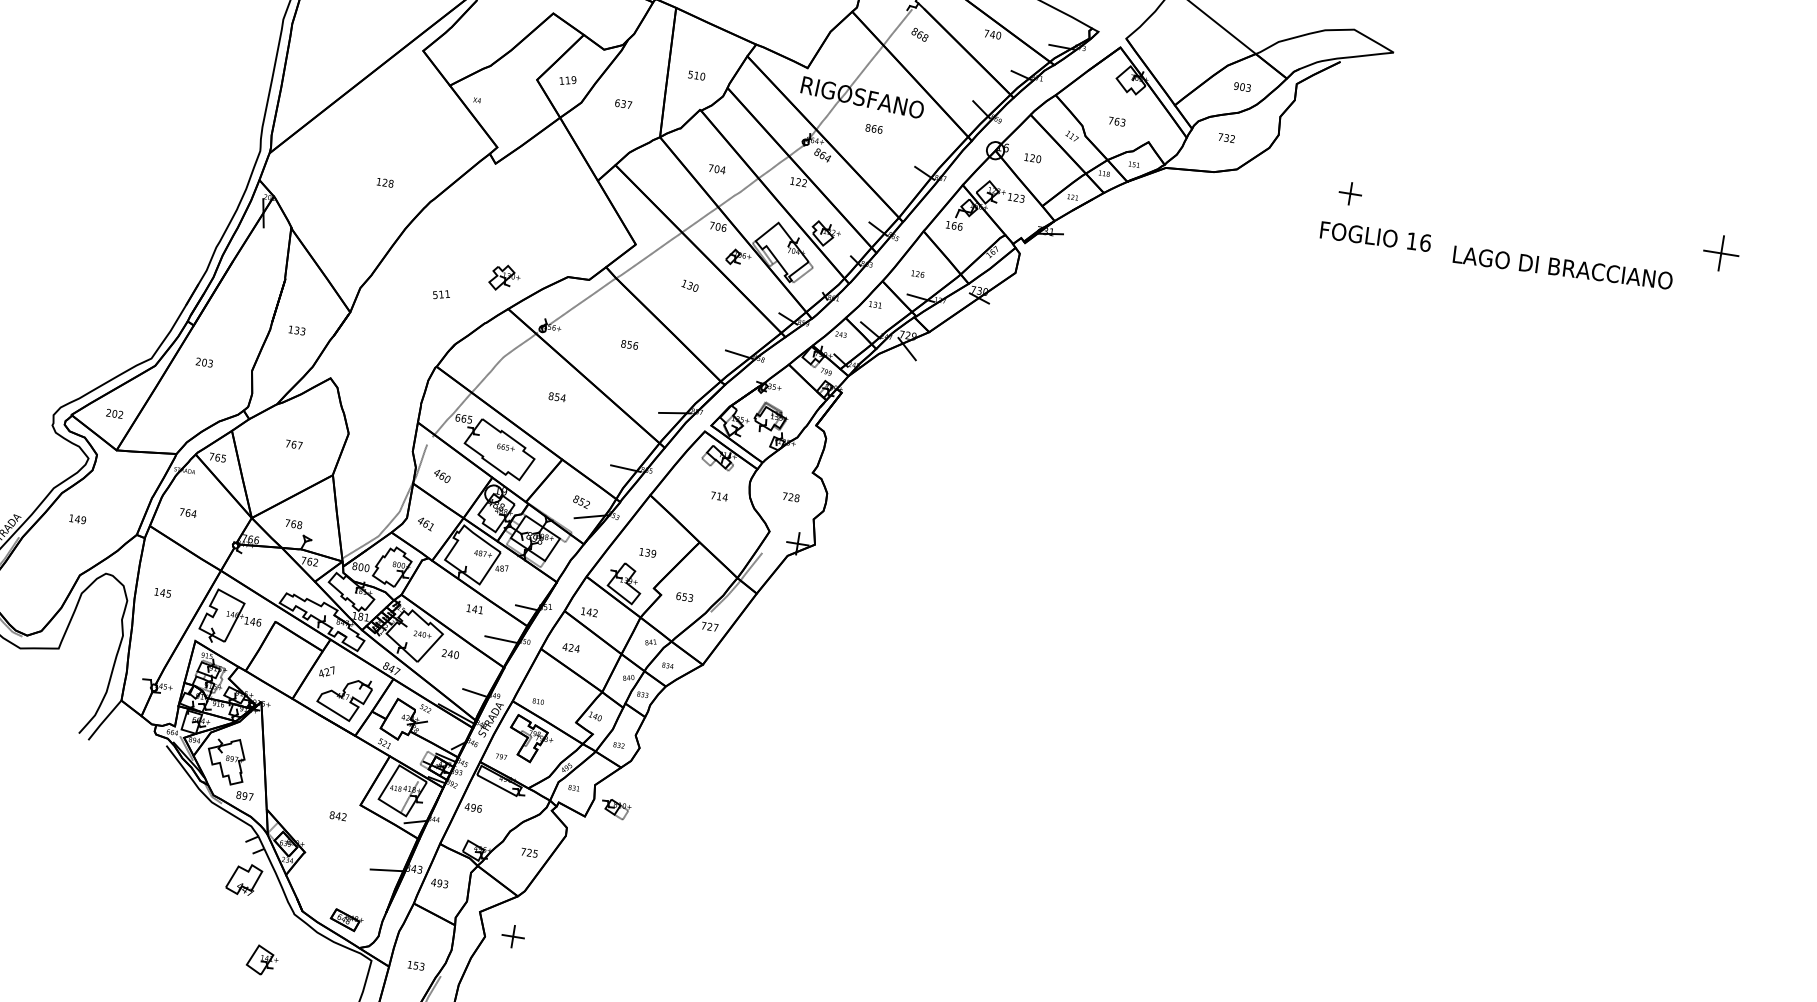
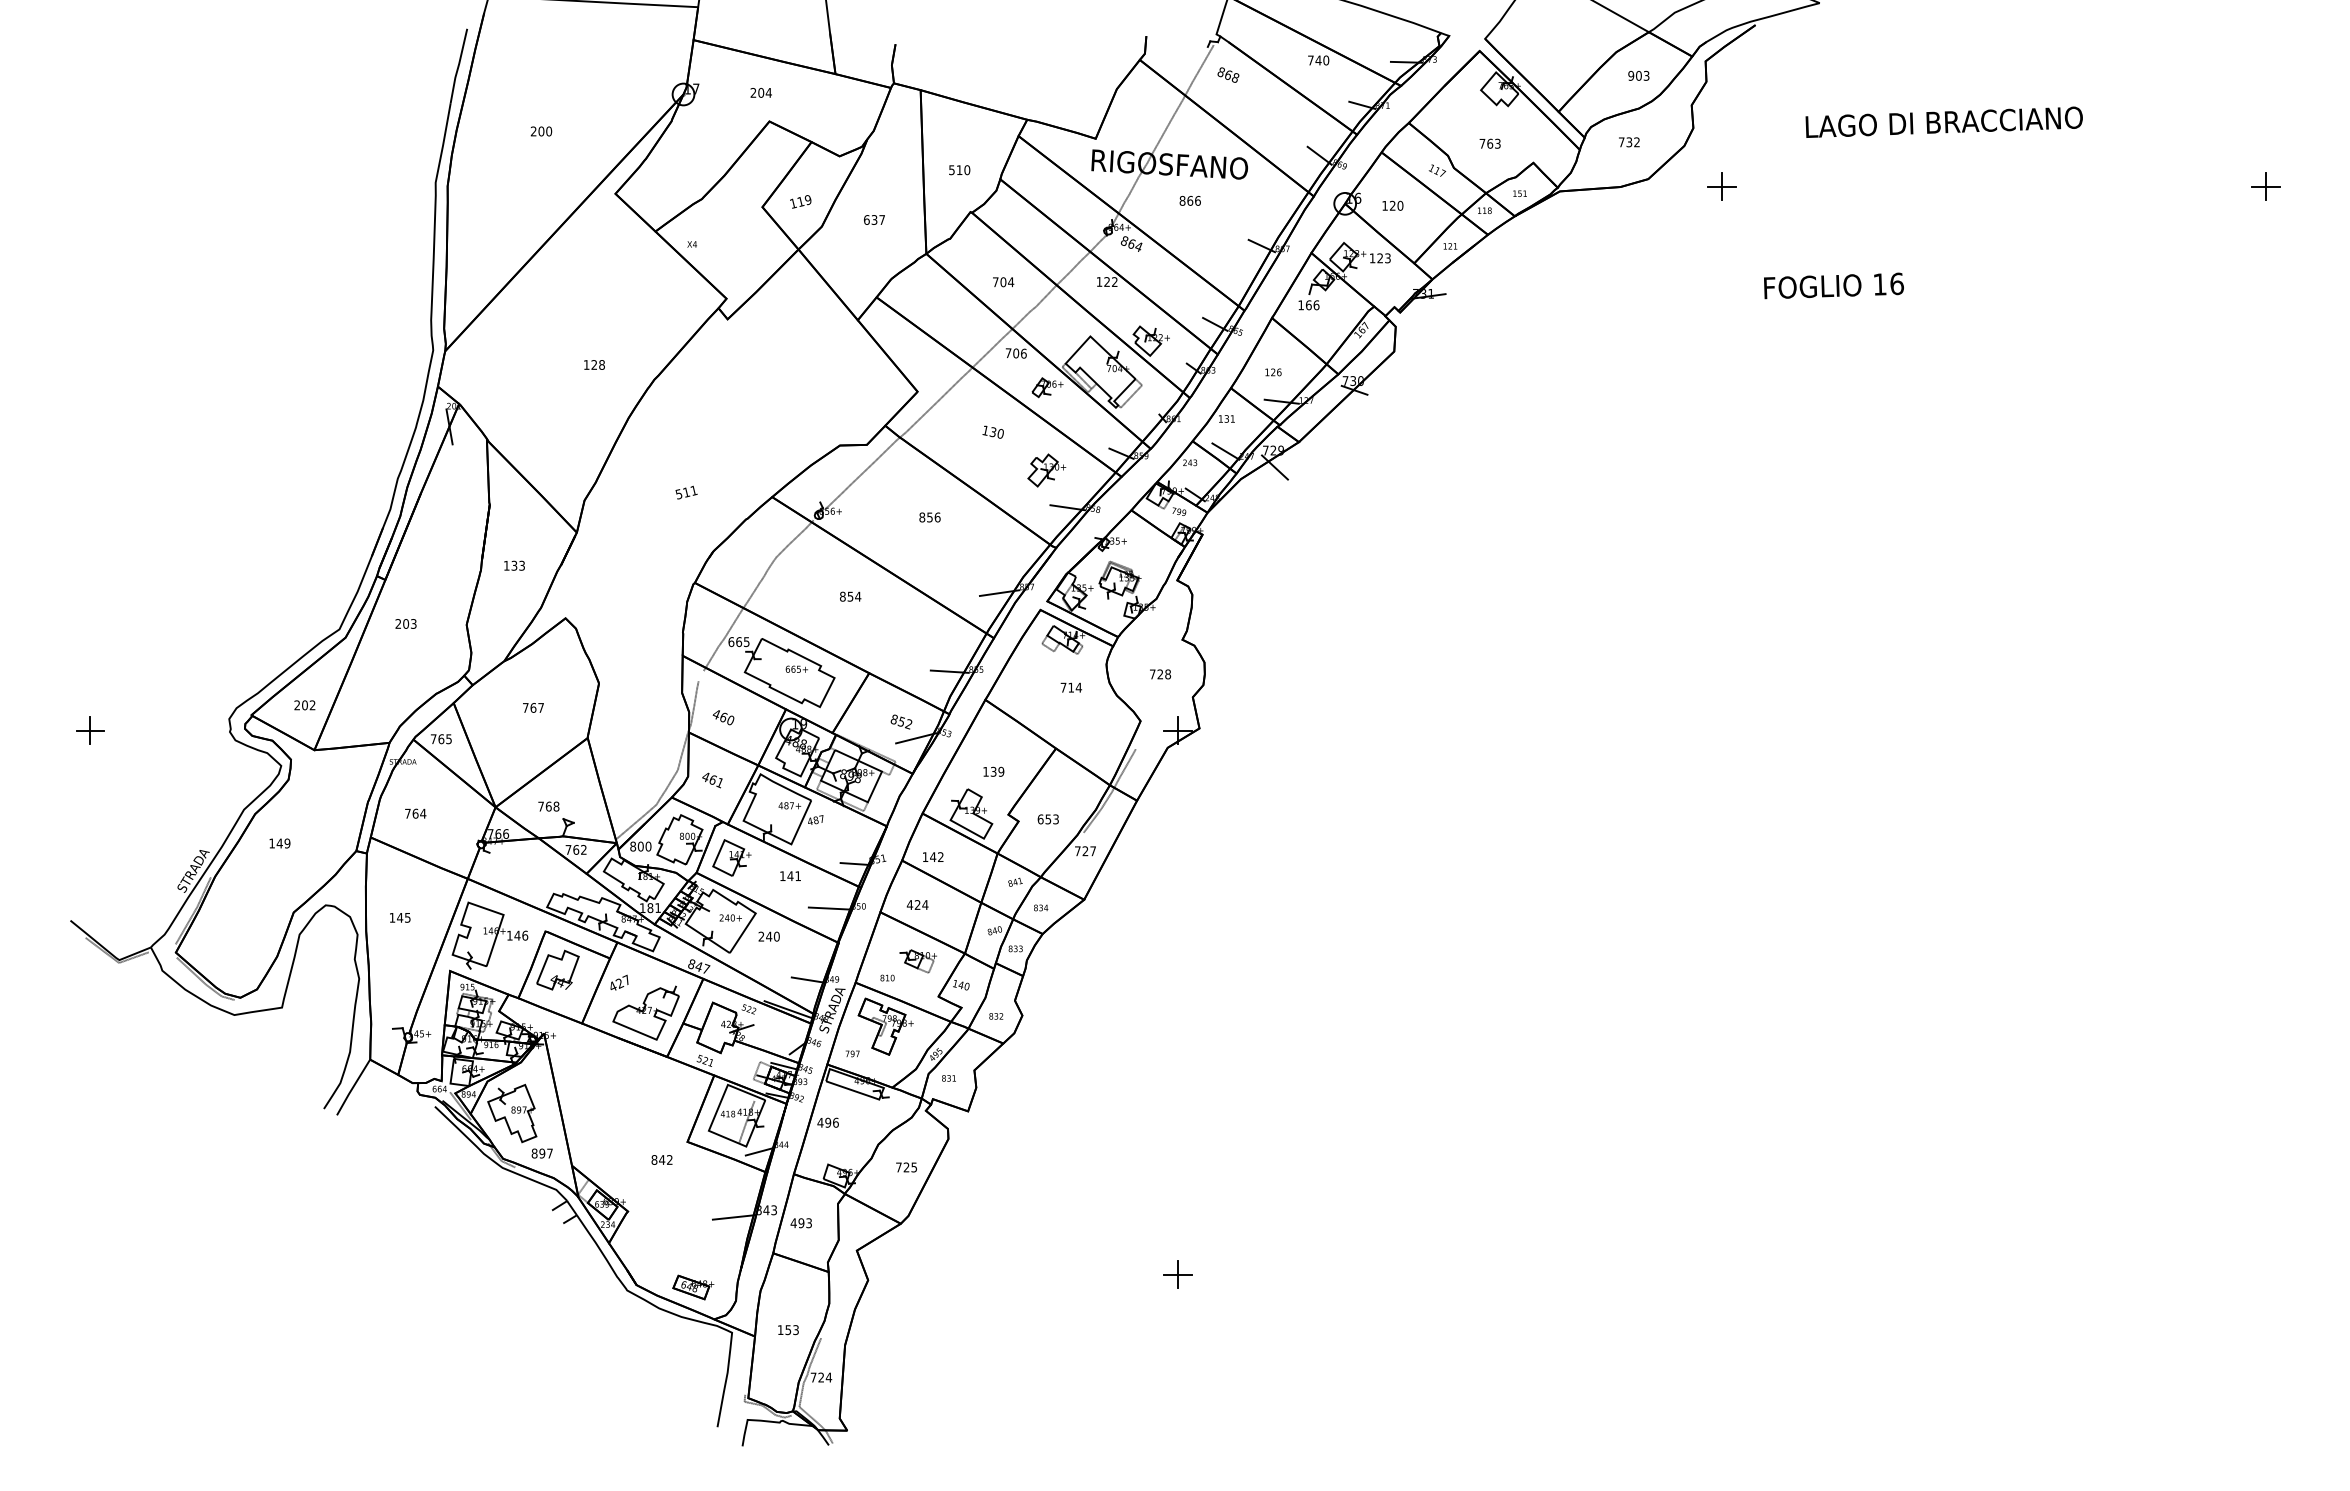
part: (1350, 193) -> (1721, 186), moved
text: (1375, 236) -> (1833, 285), moved
part: (1721, 252) -> (2265, 186), size x0.62
text: (1562, 267) -> (1943, 121), moved
part: (504, 278) -> (1046, 470), moved
part: (615, 809) -> (917, 961), moved
part: (243, 878) -> (557, 969), moved
part: (512, 936) -> (1177, 1274), moved
part: (262, 960) -> (731, 857), moved

